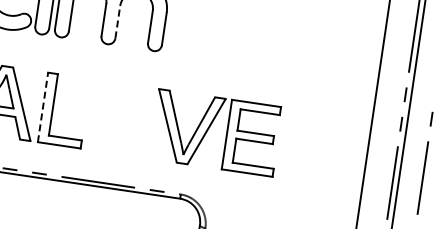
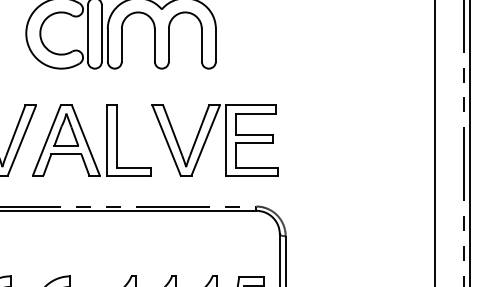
line: (117, 21) -> (168, 44), dashed -> solid
line: (43, 107) -> (107, 140), dashed -> solid
part: (208, 130) -> (207, 139), moved

